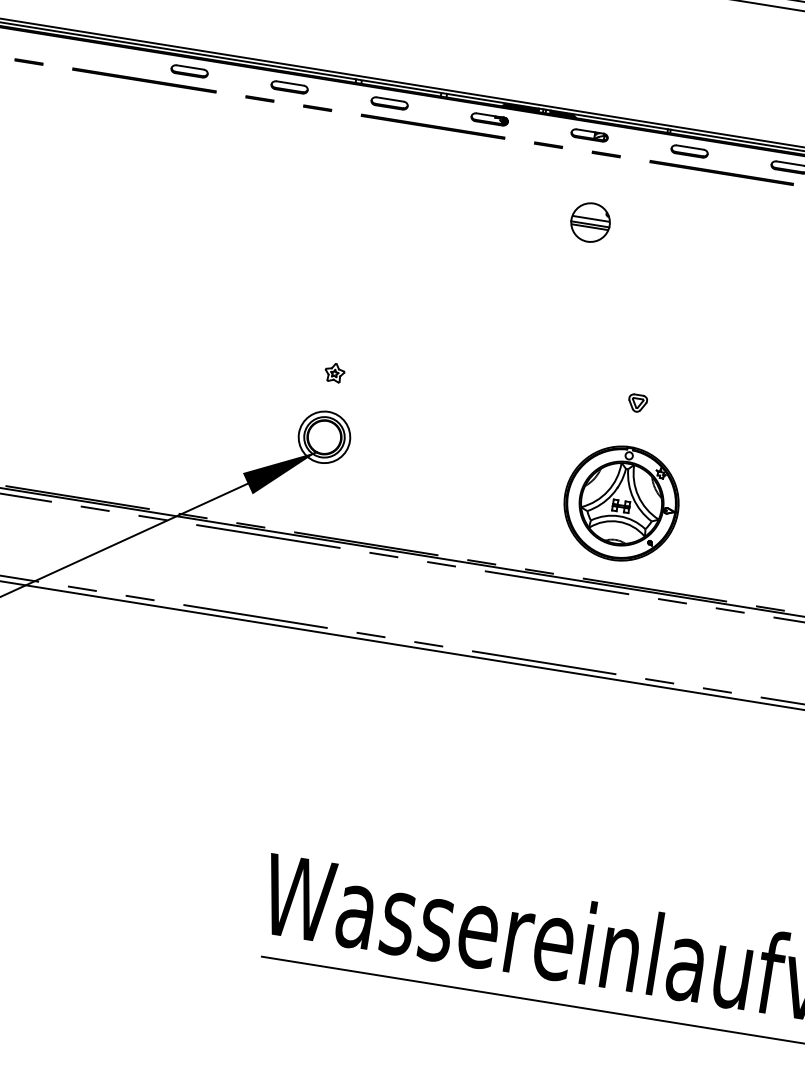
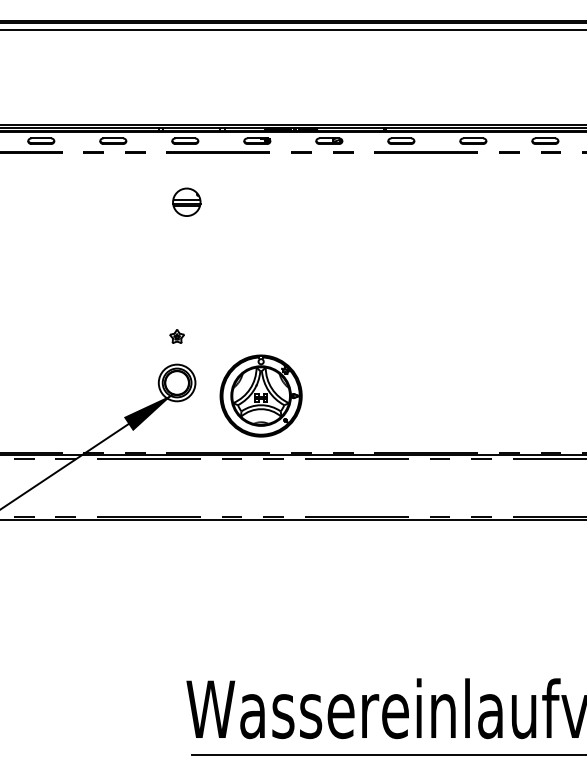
part: (590, 221) -> (186, 201), moved
part: (636, 402) -> (392, 323), removed
part: (620, 502) -> (260, 395), moved

